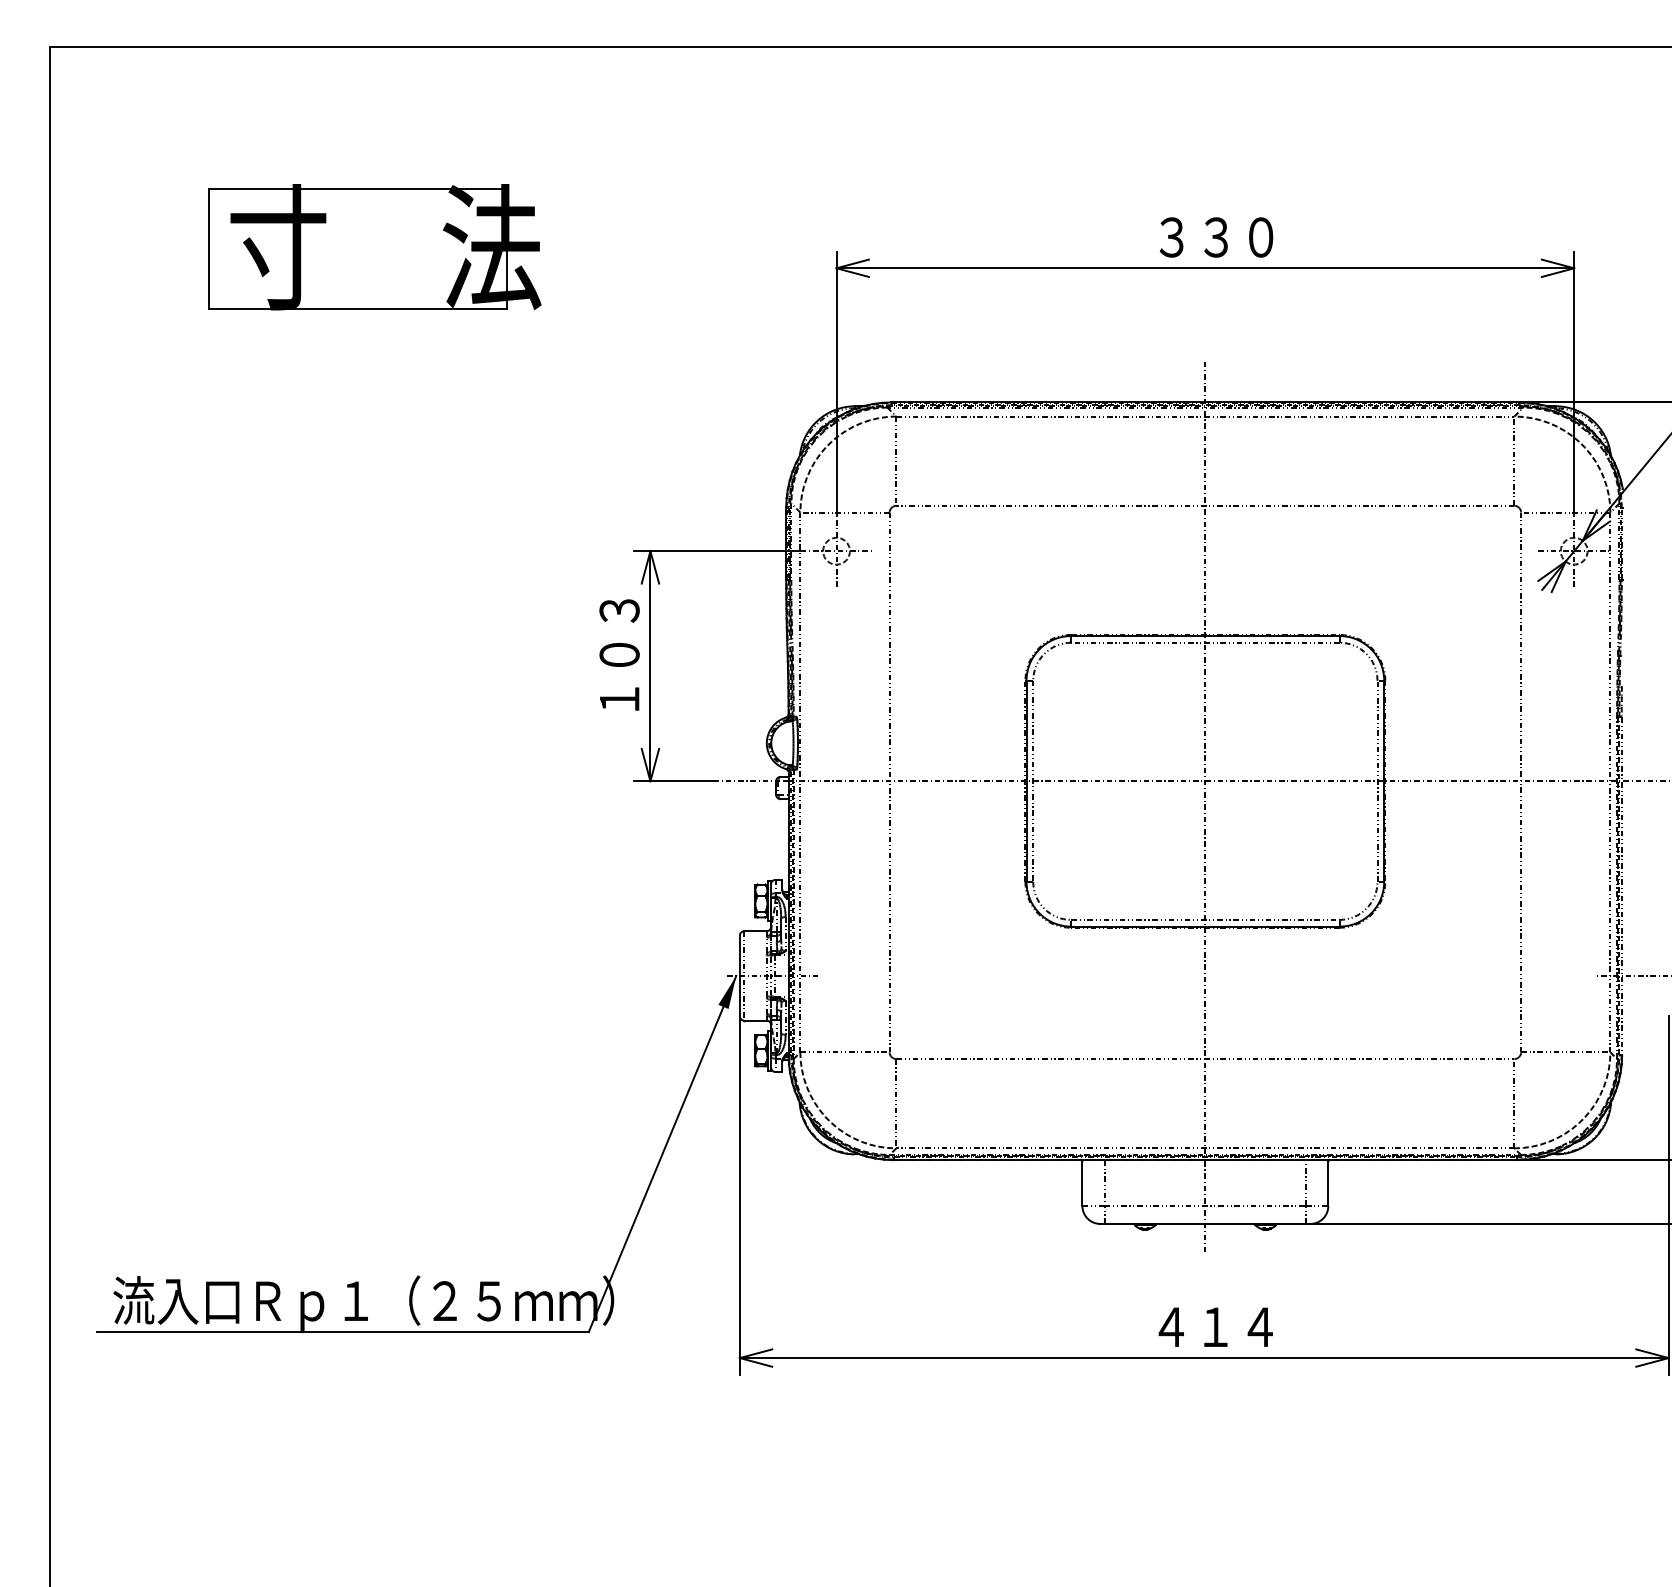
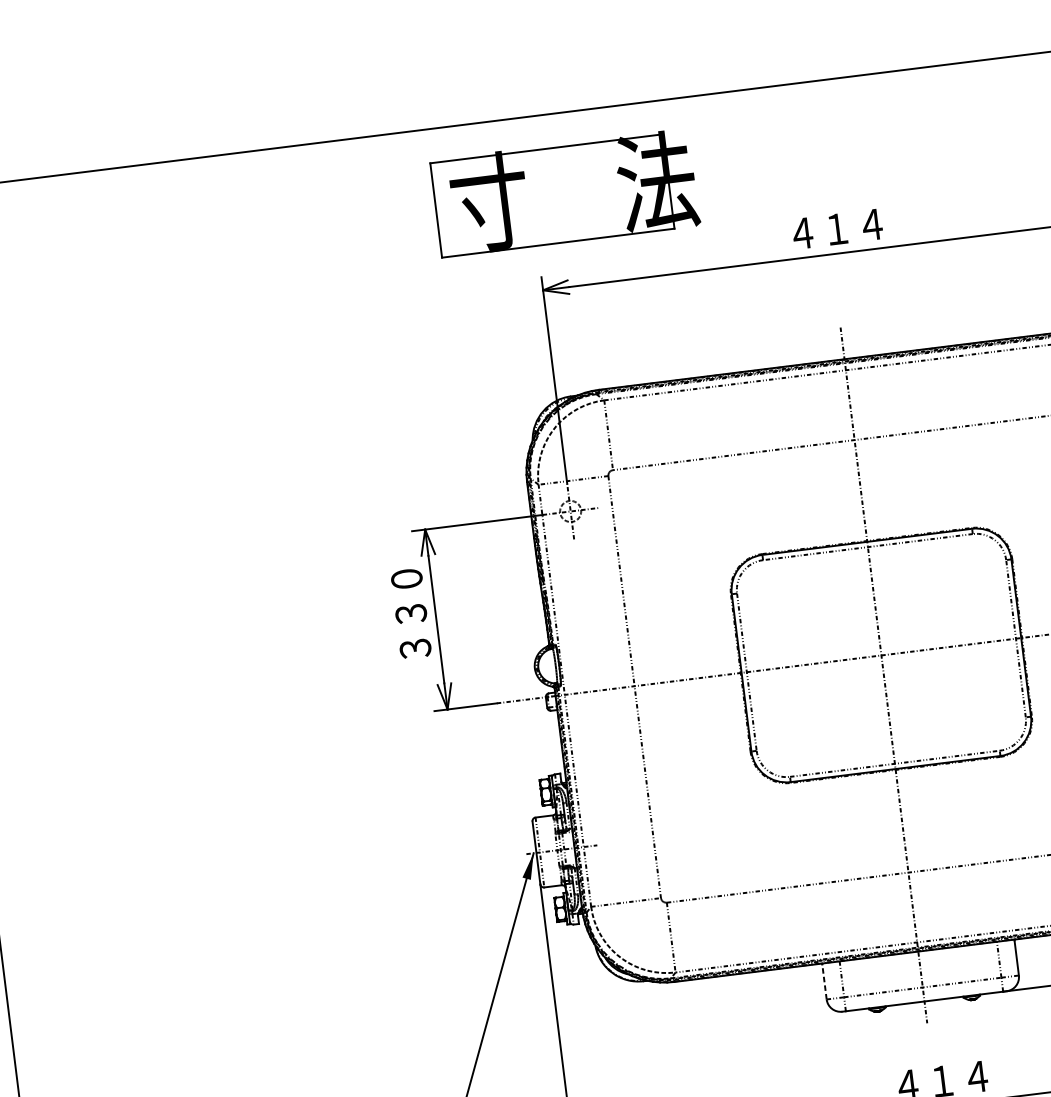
text: (1216, 237) -> (837, 229), ３３０ -> ４１４
part: (374, 247) -> (565, 193), moved
text: (619, 654) -> (411, 613), １０３ -> ３３０
line: (1082, 1183) -> (824, 981), solid -> dashed

